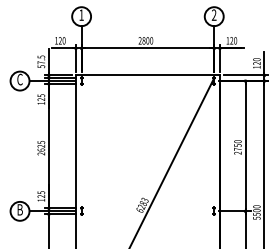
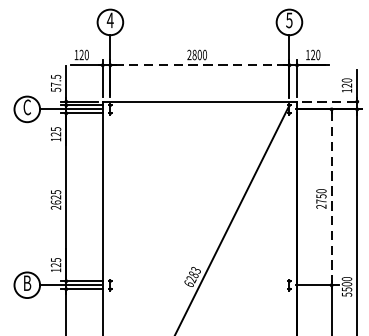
text: (81, 14) -> (110, 19), 1 -> 4
text: (213, 14) -> (288, 19), 2 -> 5
line: (147, 48) -> (199, 65), solid -> dashed
line: (246, 75) -> (333, 101), solid -> dashed
line: (245, 146) -> (331, 197), solid -> dashed

